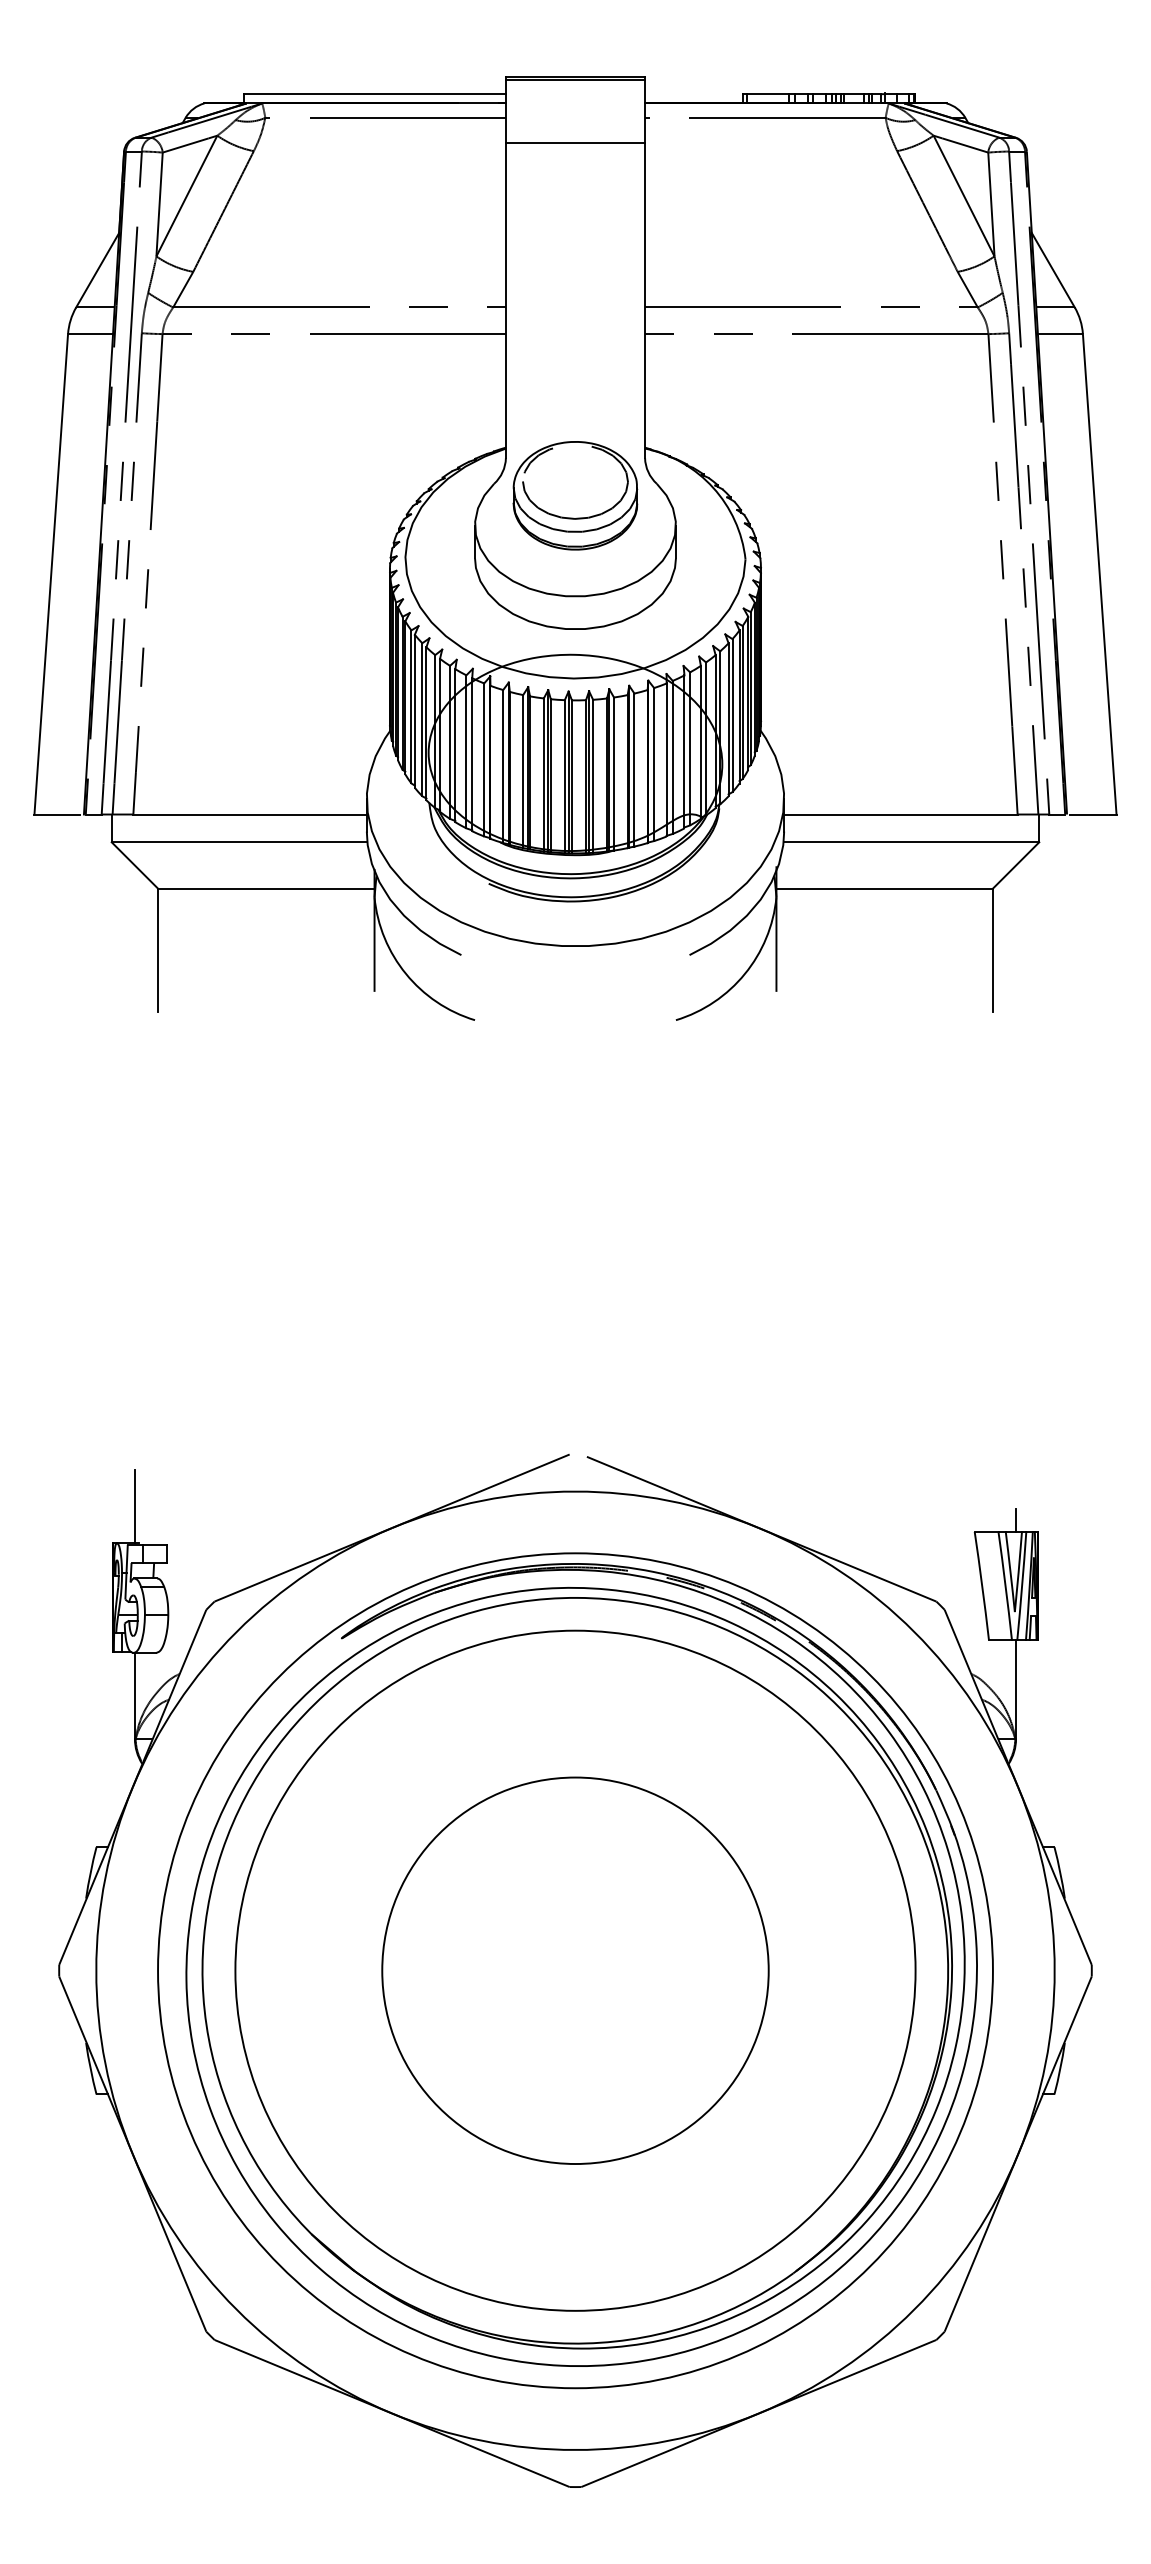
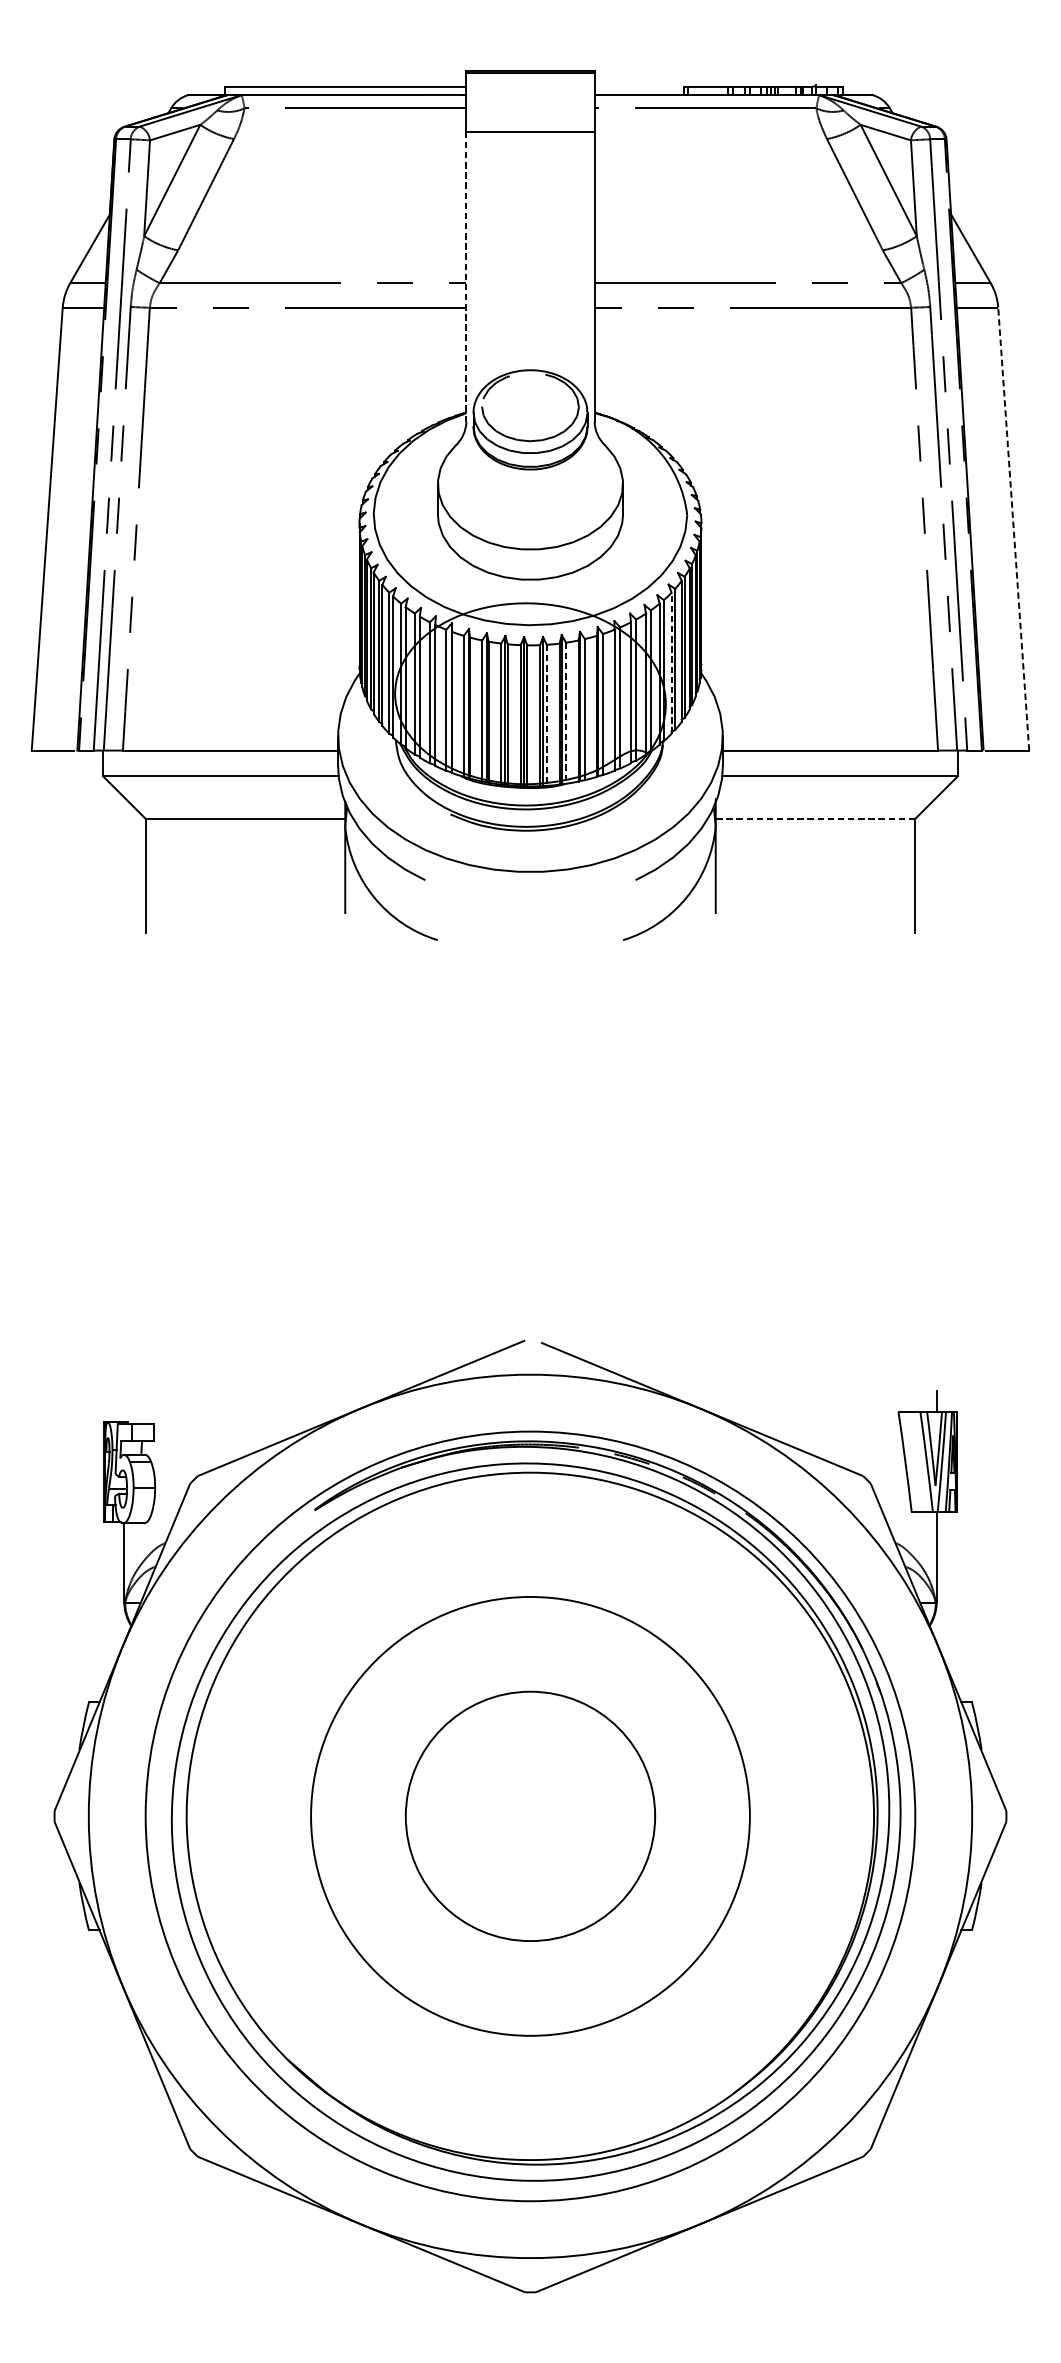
line: (505, 300) -> (465, 276), solid -> dashed
part: (575, 495) -> (530, 419), moved
line: (1099, 574) -> (1013, 529), solid -> dashed
line: (728, 719) -> (671, 662), solid -> dashed
line: (614, 774) -> (566, 713), solid -> dashed
line: (593, 776) -> (547, 715), solid -> dashed
line: (885, 888) -> (816, 818), solid -> dashed
line: (134, 1506) -> (123, 1388), removed
circle: (575, 1970) -> (530, 1816), size x0.7
circle: (575, 1970) -> (530, 1816), size x0.7

